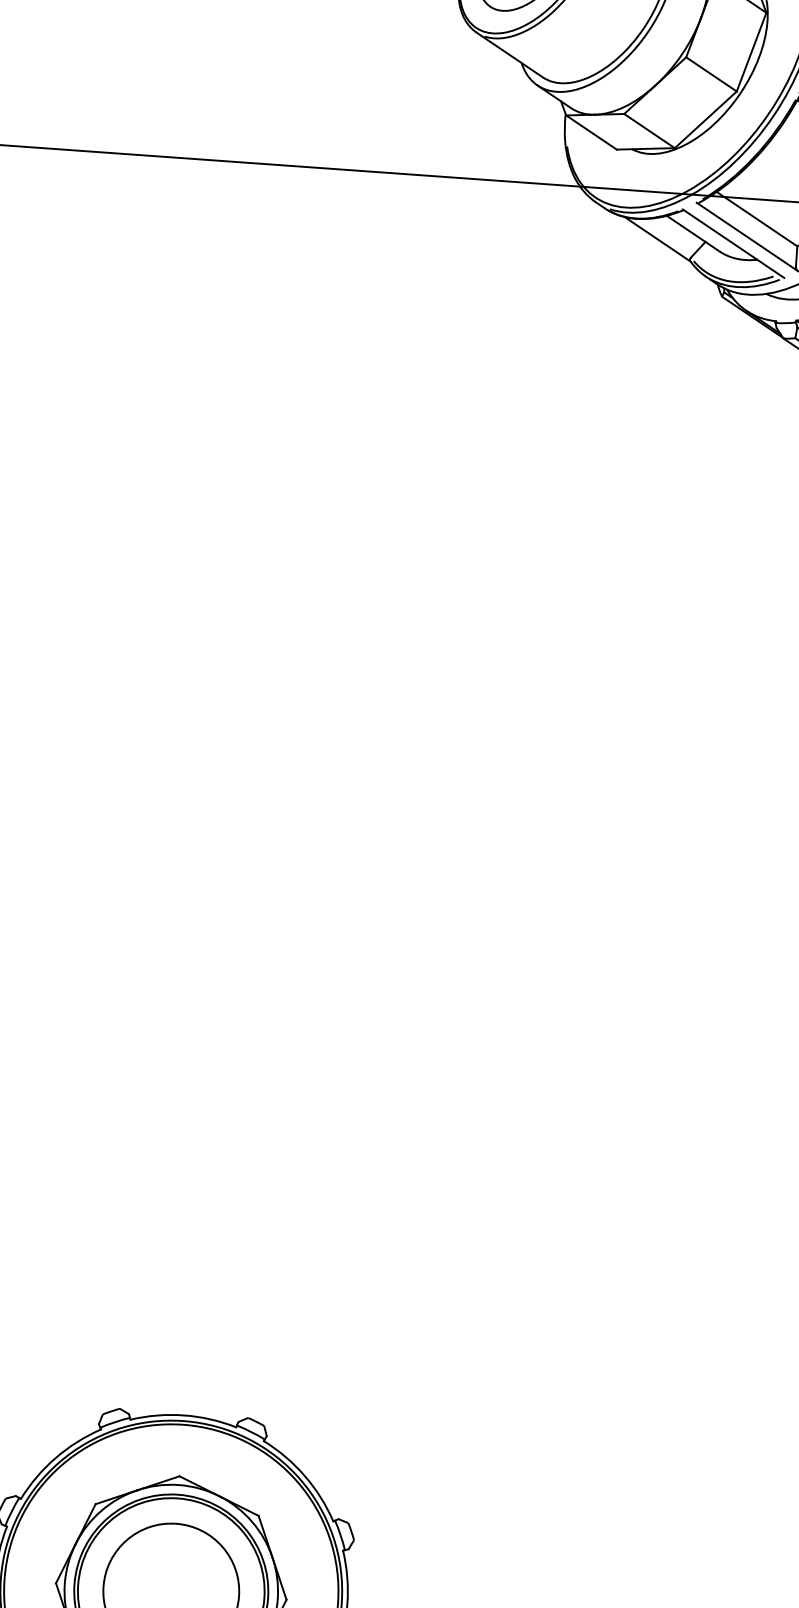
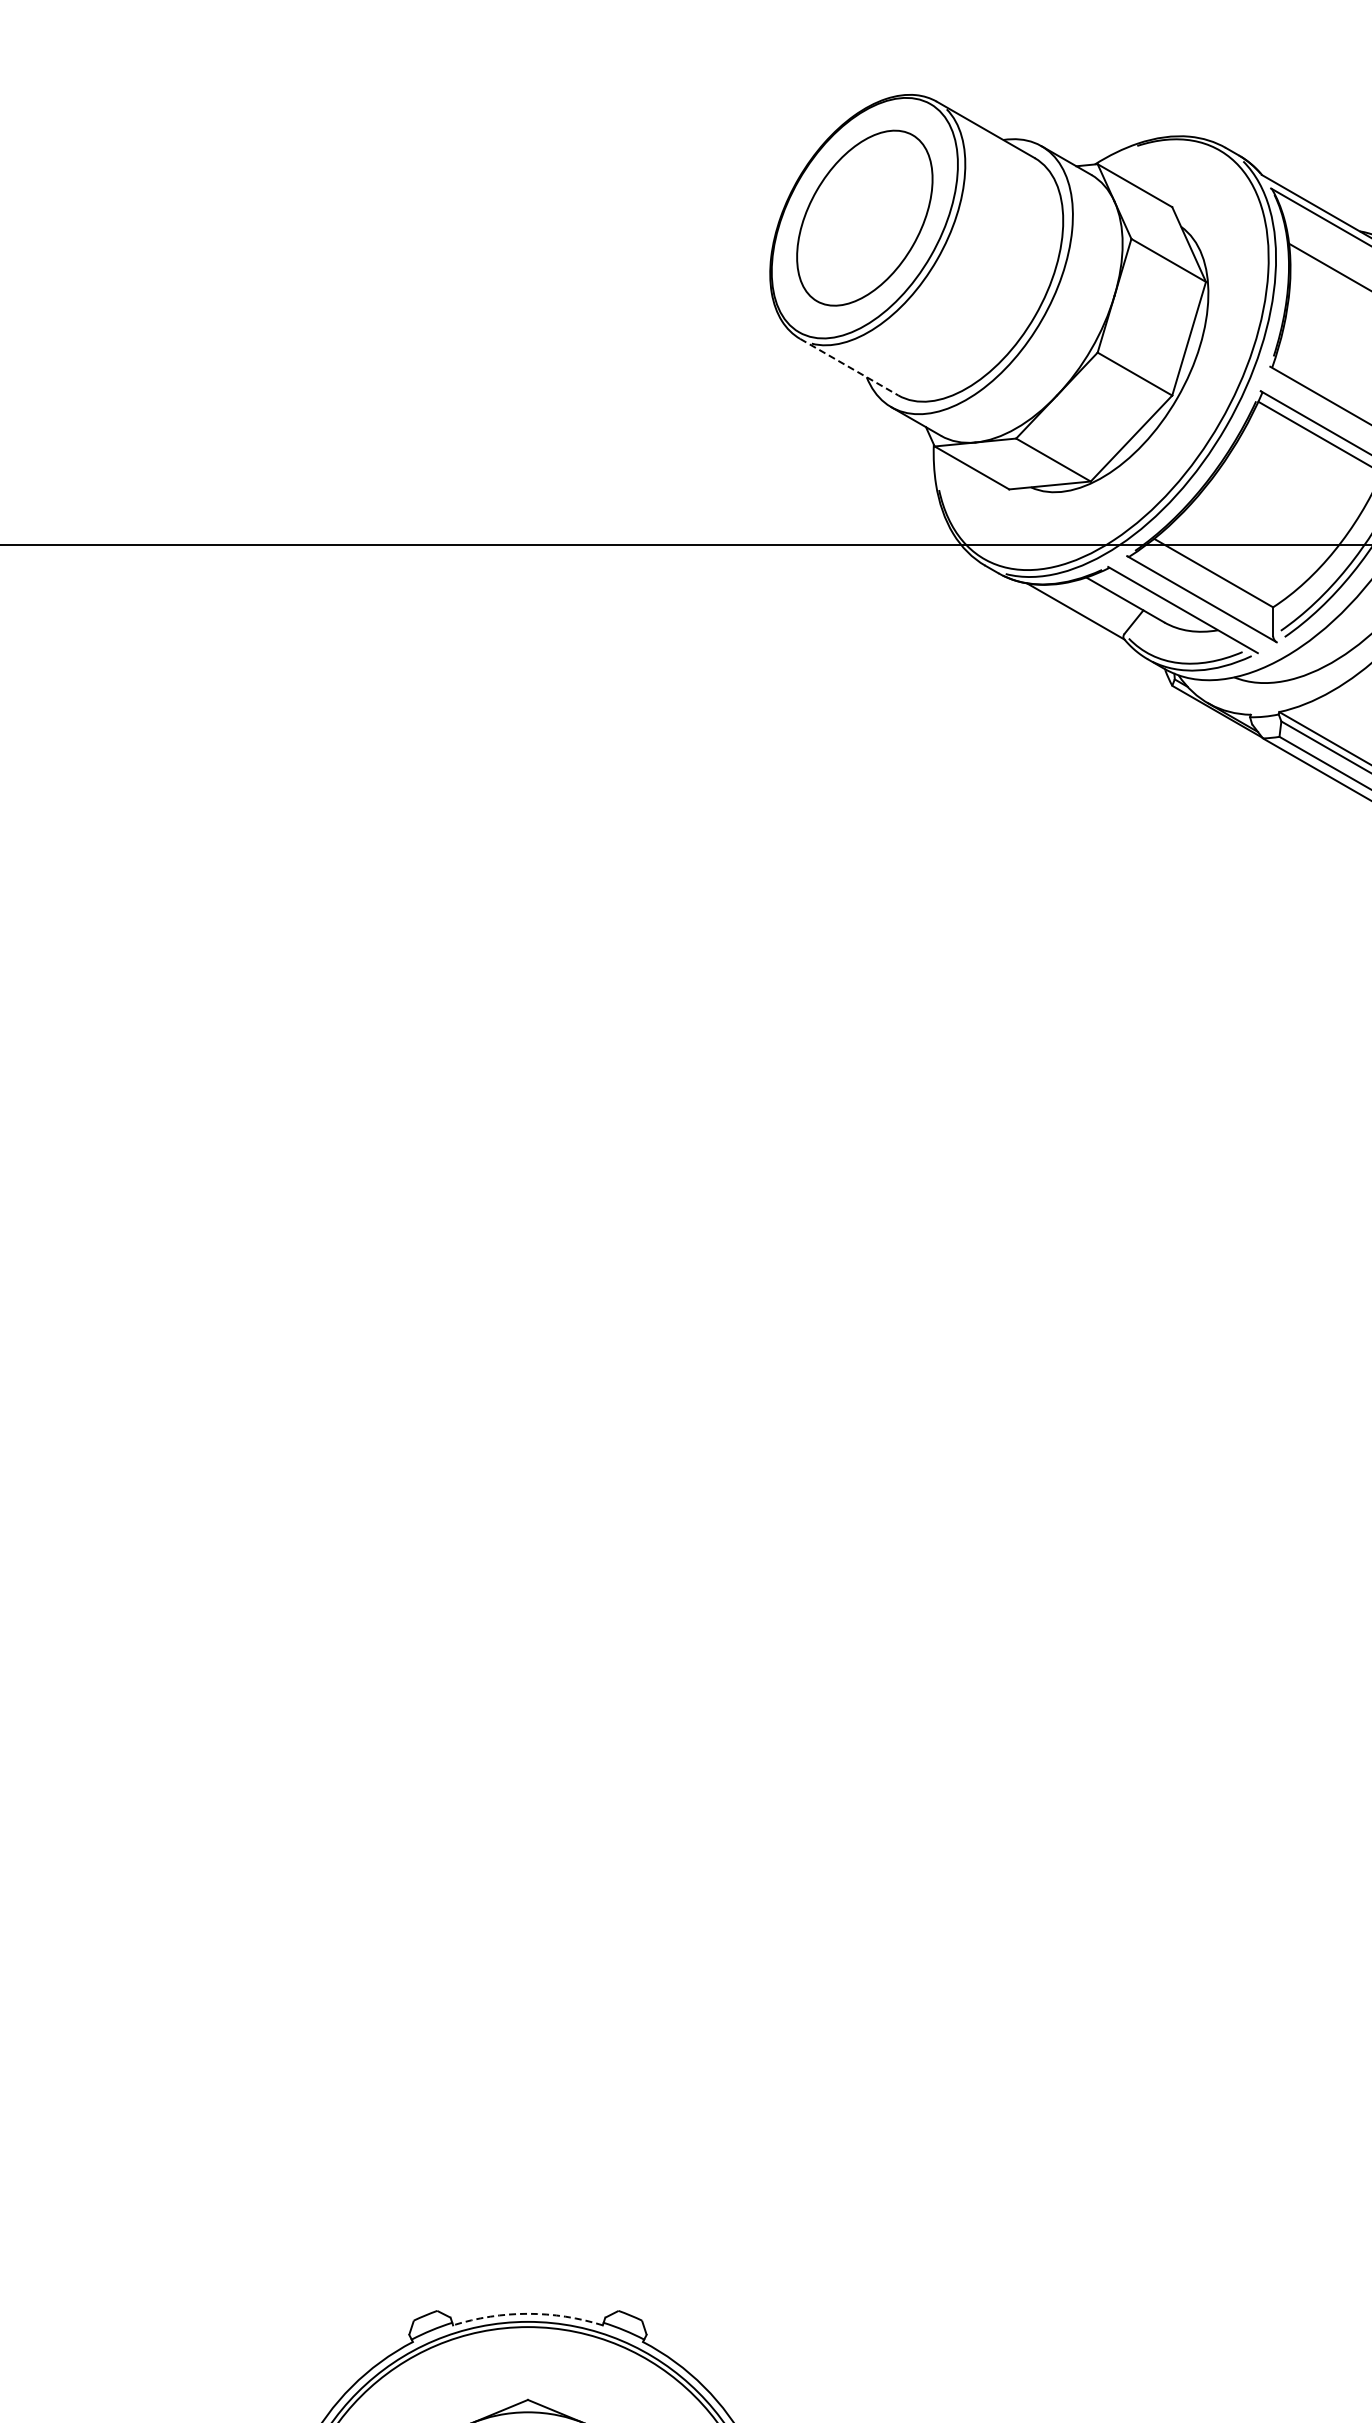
line: (509, 55) -> (849, 367), solid -> dashed
arc: (183, 1415) -> (527, 2313), solid -> dashed

